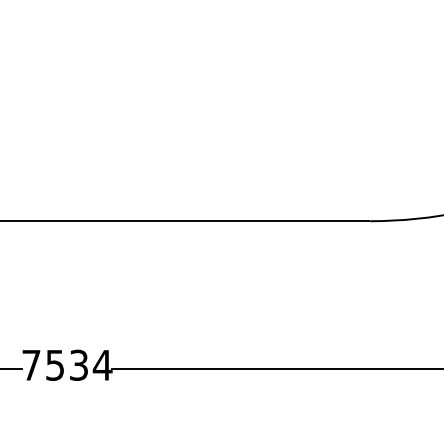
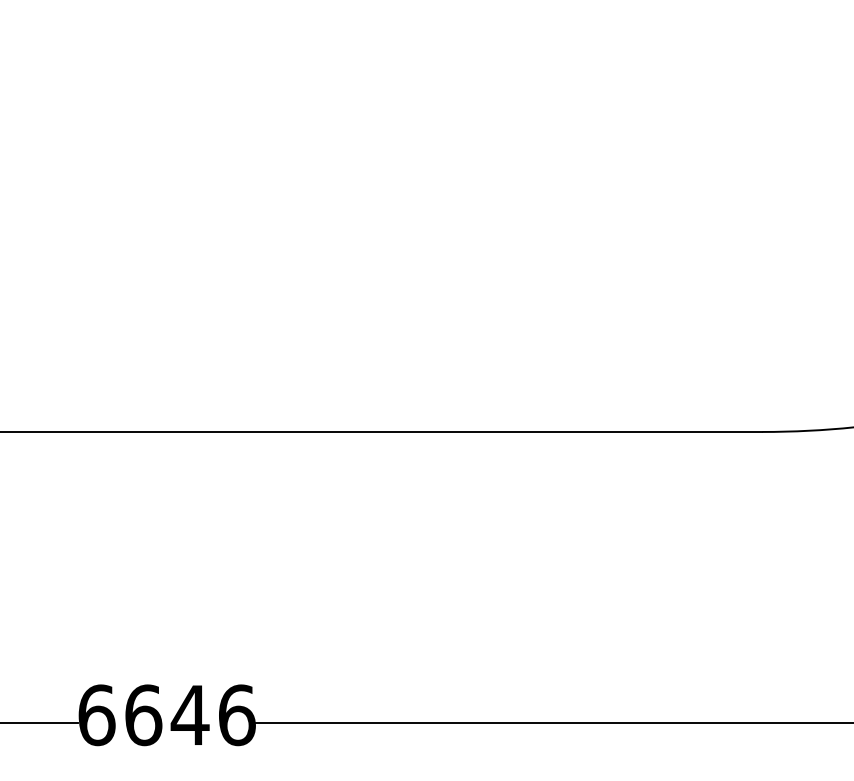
text: (67, 364) -> (167, 713), 7534 -> 6646

